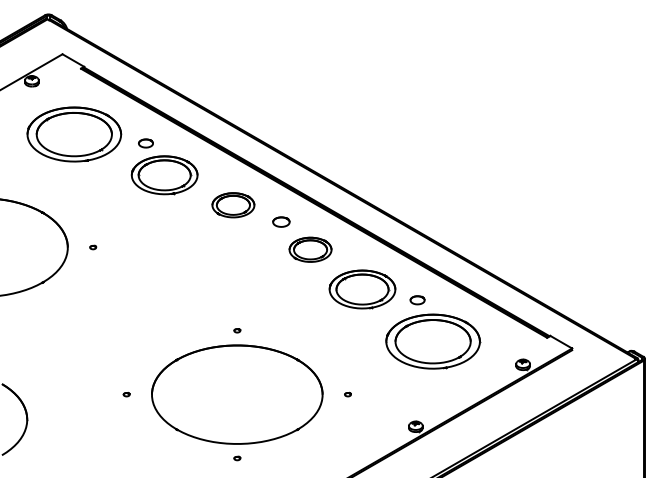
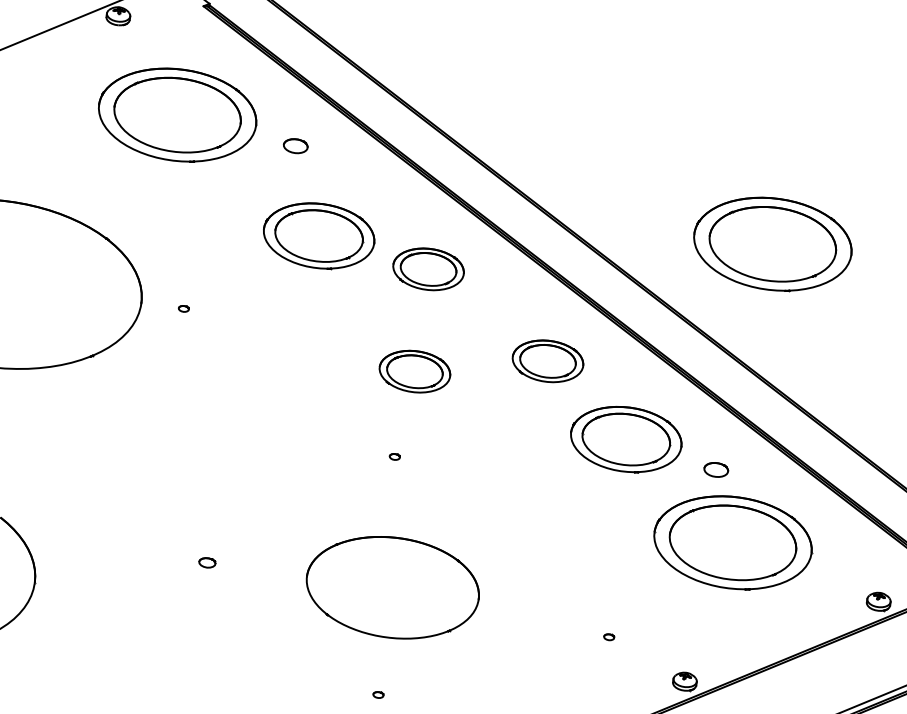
part: (433, 163) -> (773, 244), added
part: (164, 175) -> (318, 236), moved
part: (281, 221) -> (505, 307), removed
part: (233, 266) -> (415, 372), added
part: (237, 330) -> (395, 456), moved
part: (126, 394) -> (206, 562), size x1.6
part: (237, 394) -> (393, 587), size x0.6
part: (347, 394) -> (608, 636), moved

